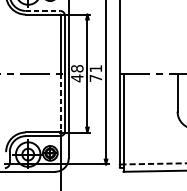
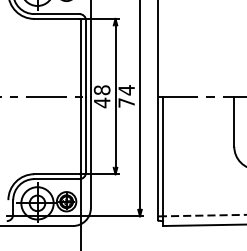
line: (42, 11) -> (56, 14), dashed -> solid
text: (95, 68) -> (126, 90), 71 -> 74
line: (61, 103) -> (81, 135), dashed -> solid

